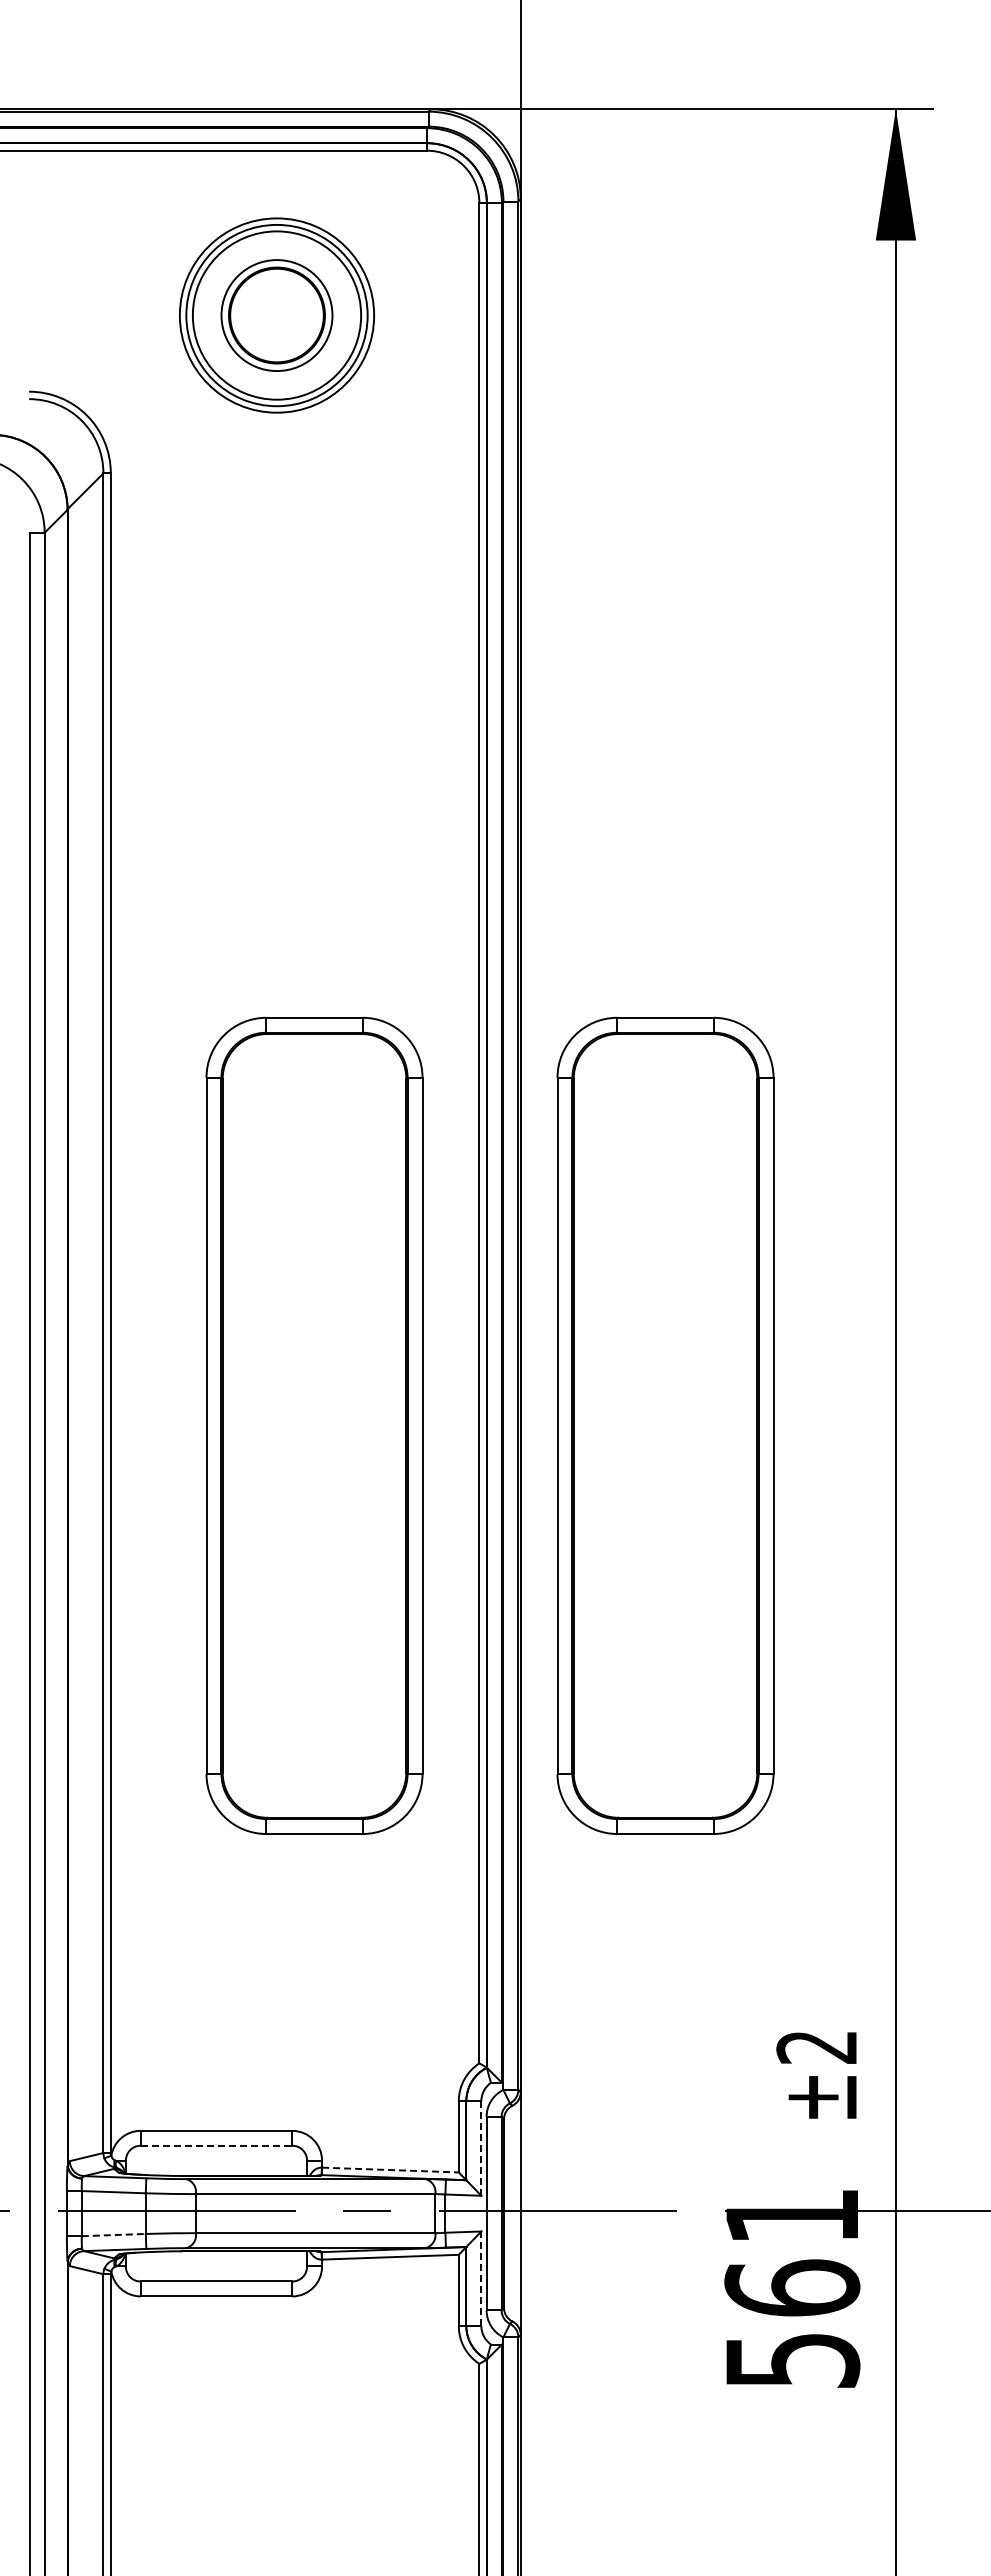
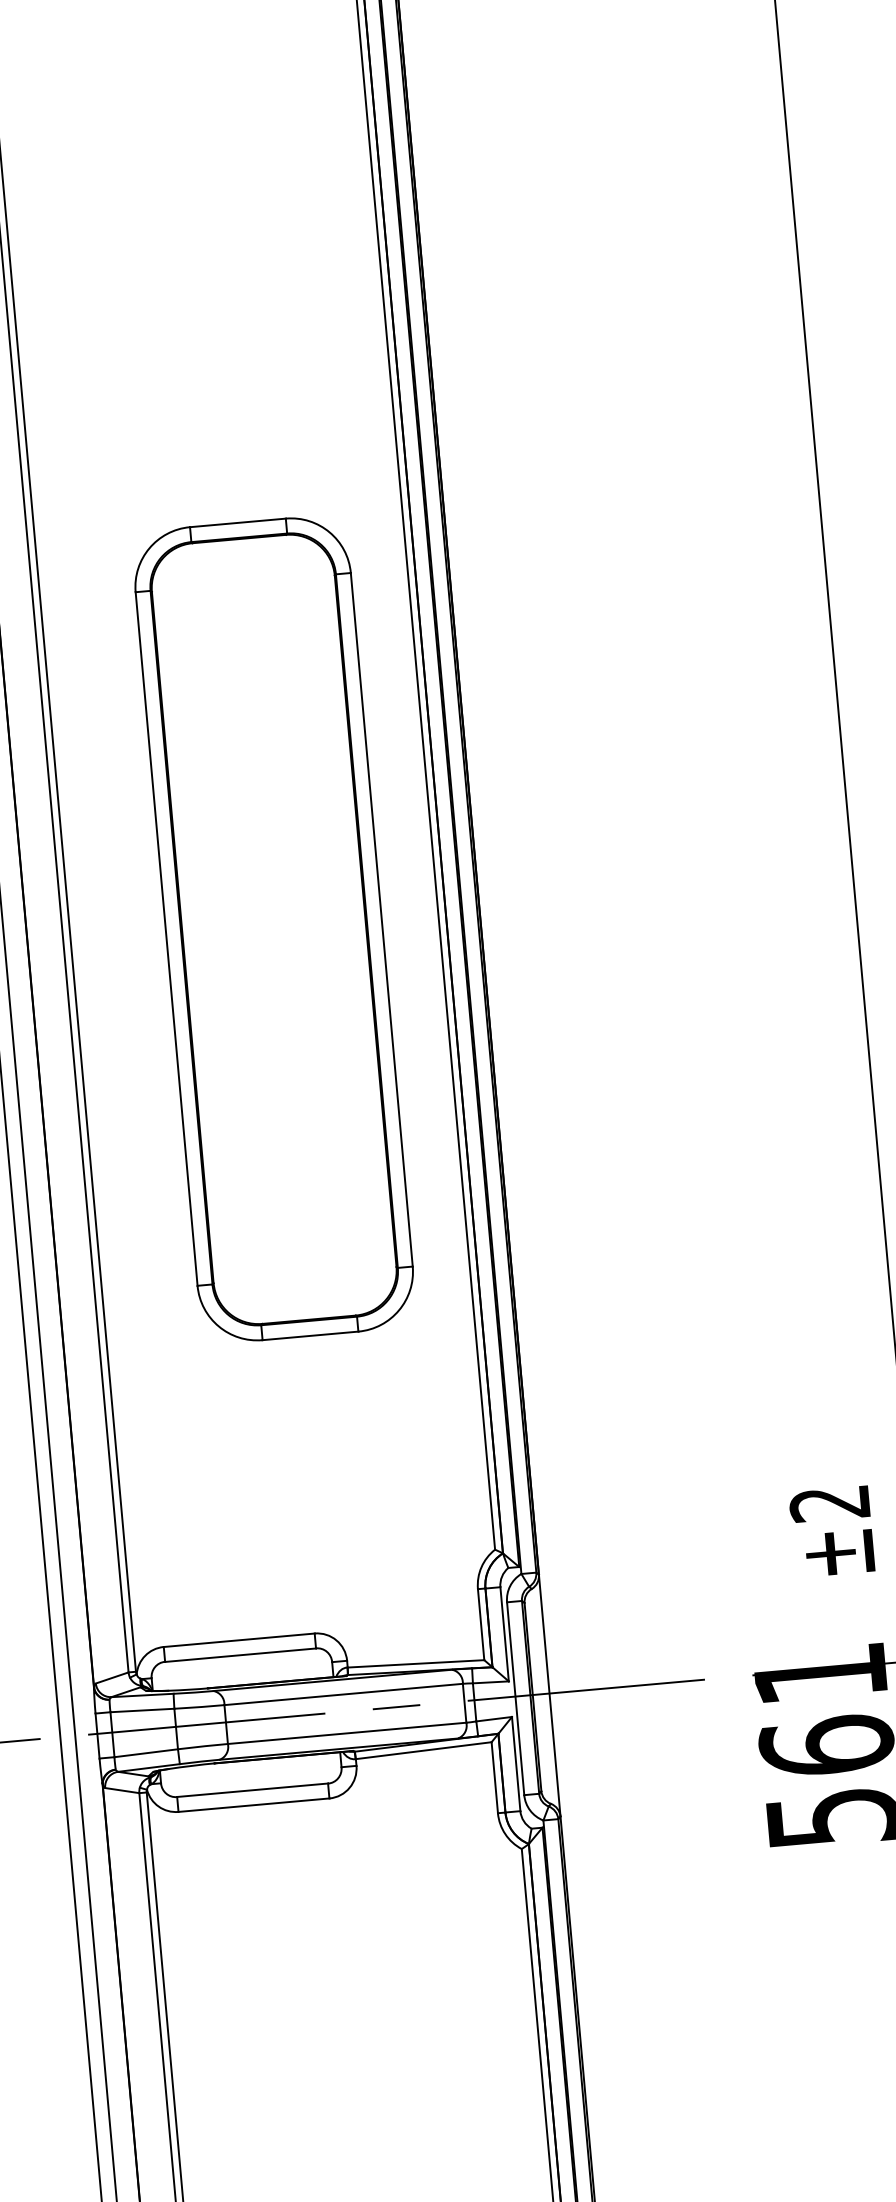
part: (665, 1425) -> (623, 897), removed
line: (216, 2145) -> (240, 1654), dashed -> solid
line: (481, 2148) -> (504, 1634), dashed -> solid
line: (390, 2170) -> (416, 1664), dashed -> solid
line: (113, 2235) -> (145, 1753), dashed -> solid
line: (481, 2279) -> (516, 1764), dashed -> solid

